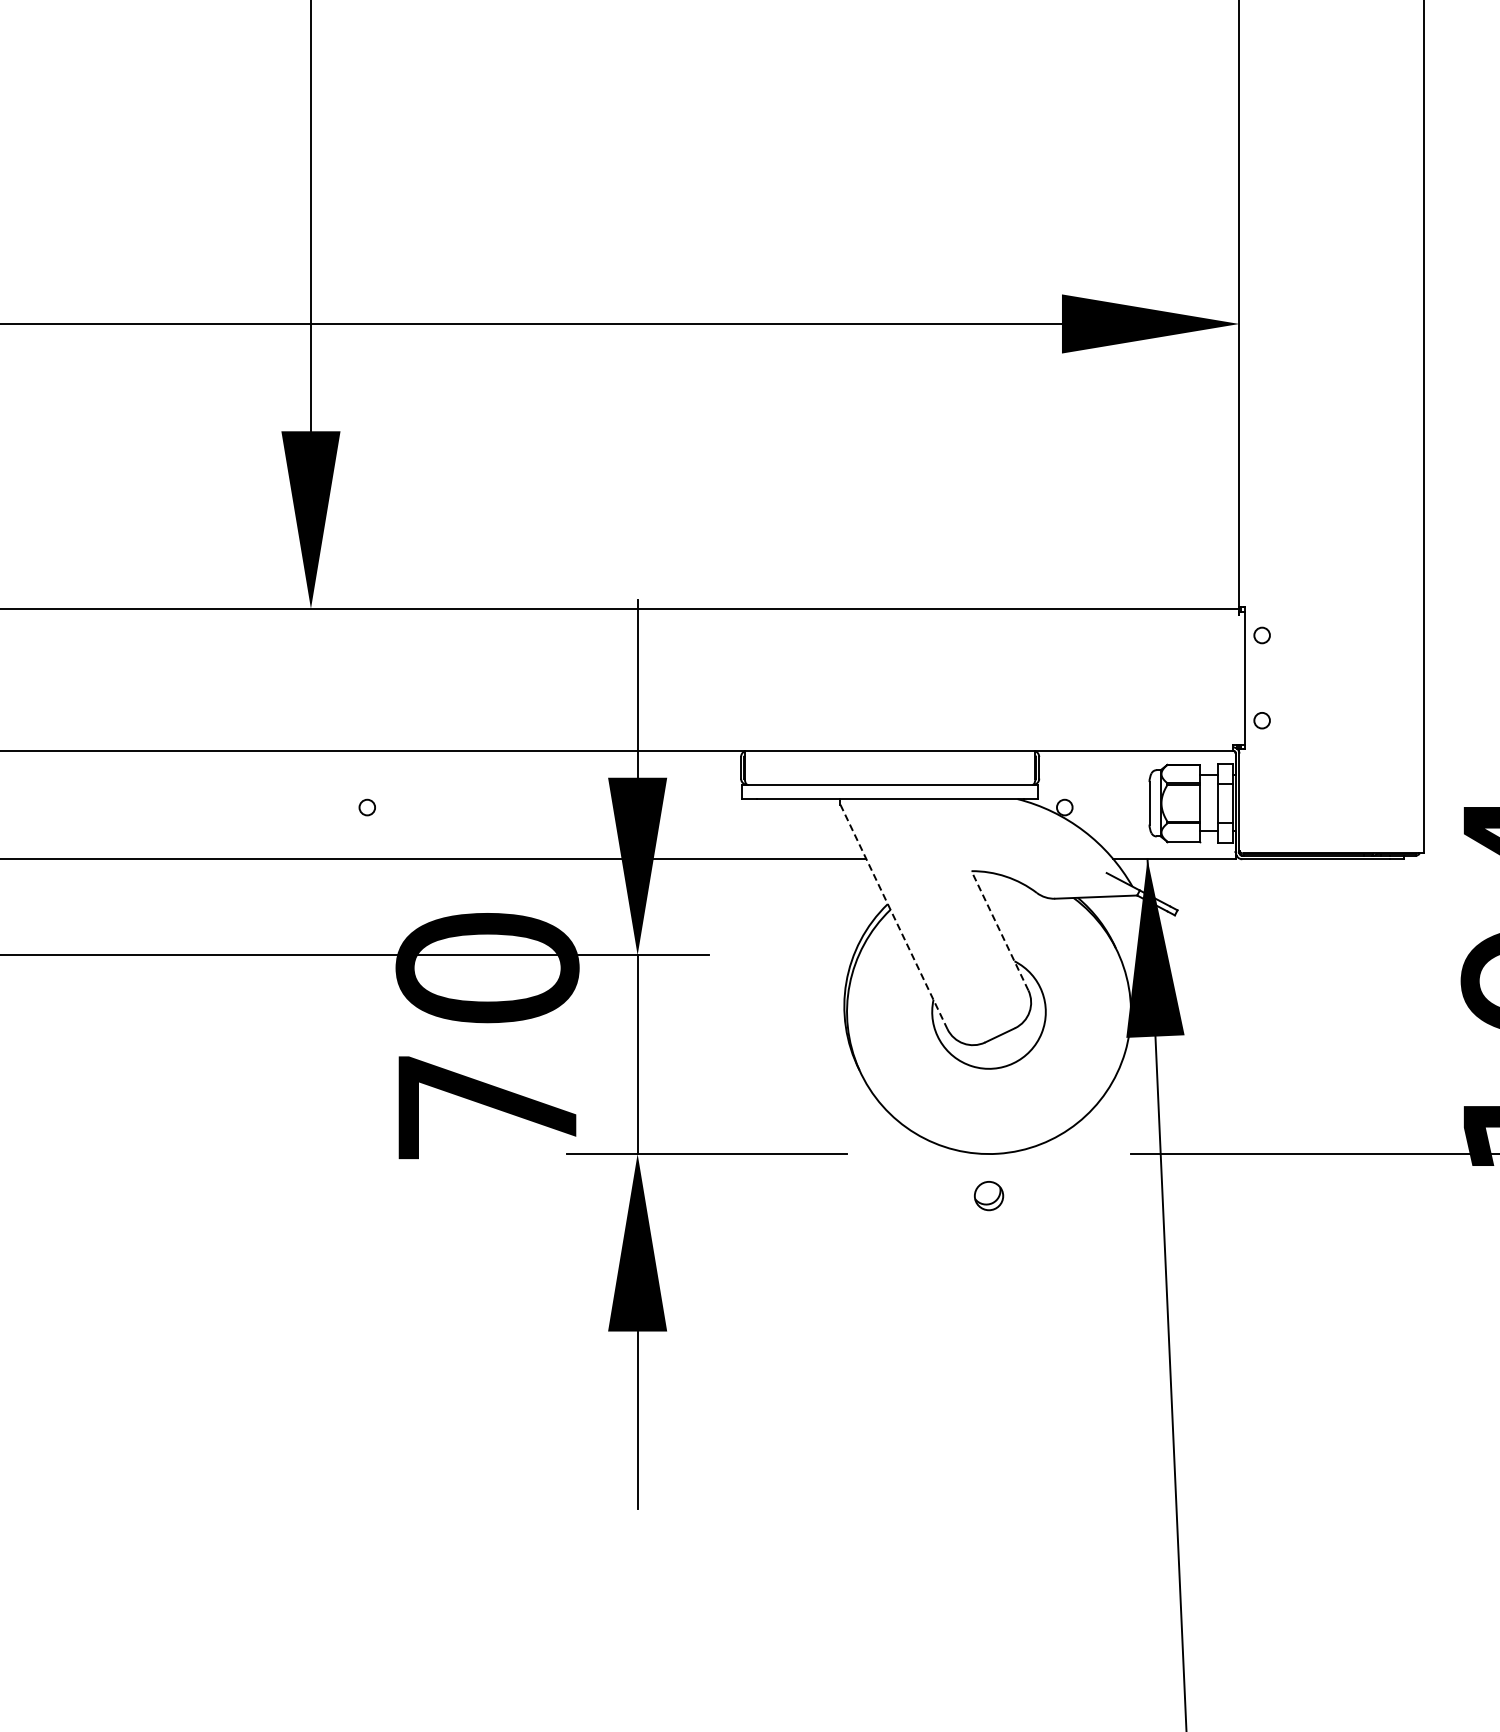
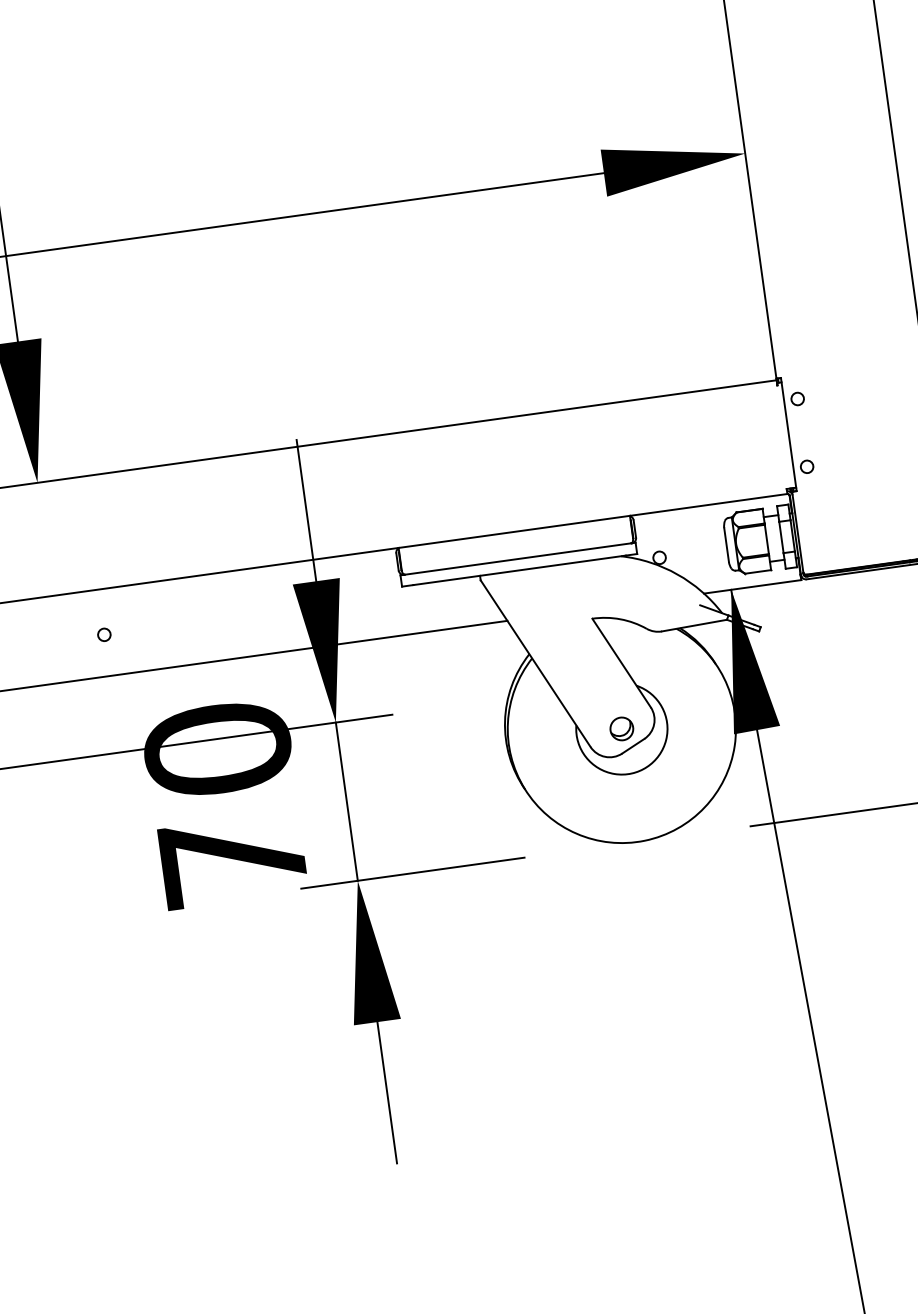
line: (894, 917) -> (536, 664), dashed -> solid
line: (999, 930) -> (621, 662), dashed -> solid
part: (989, 1196) -> (622, 729), moved

